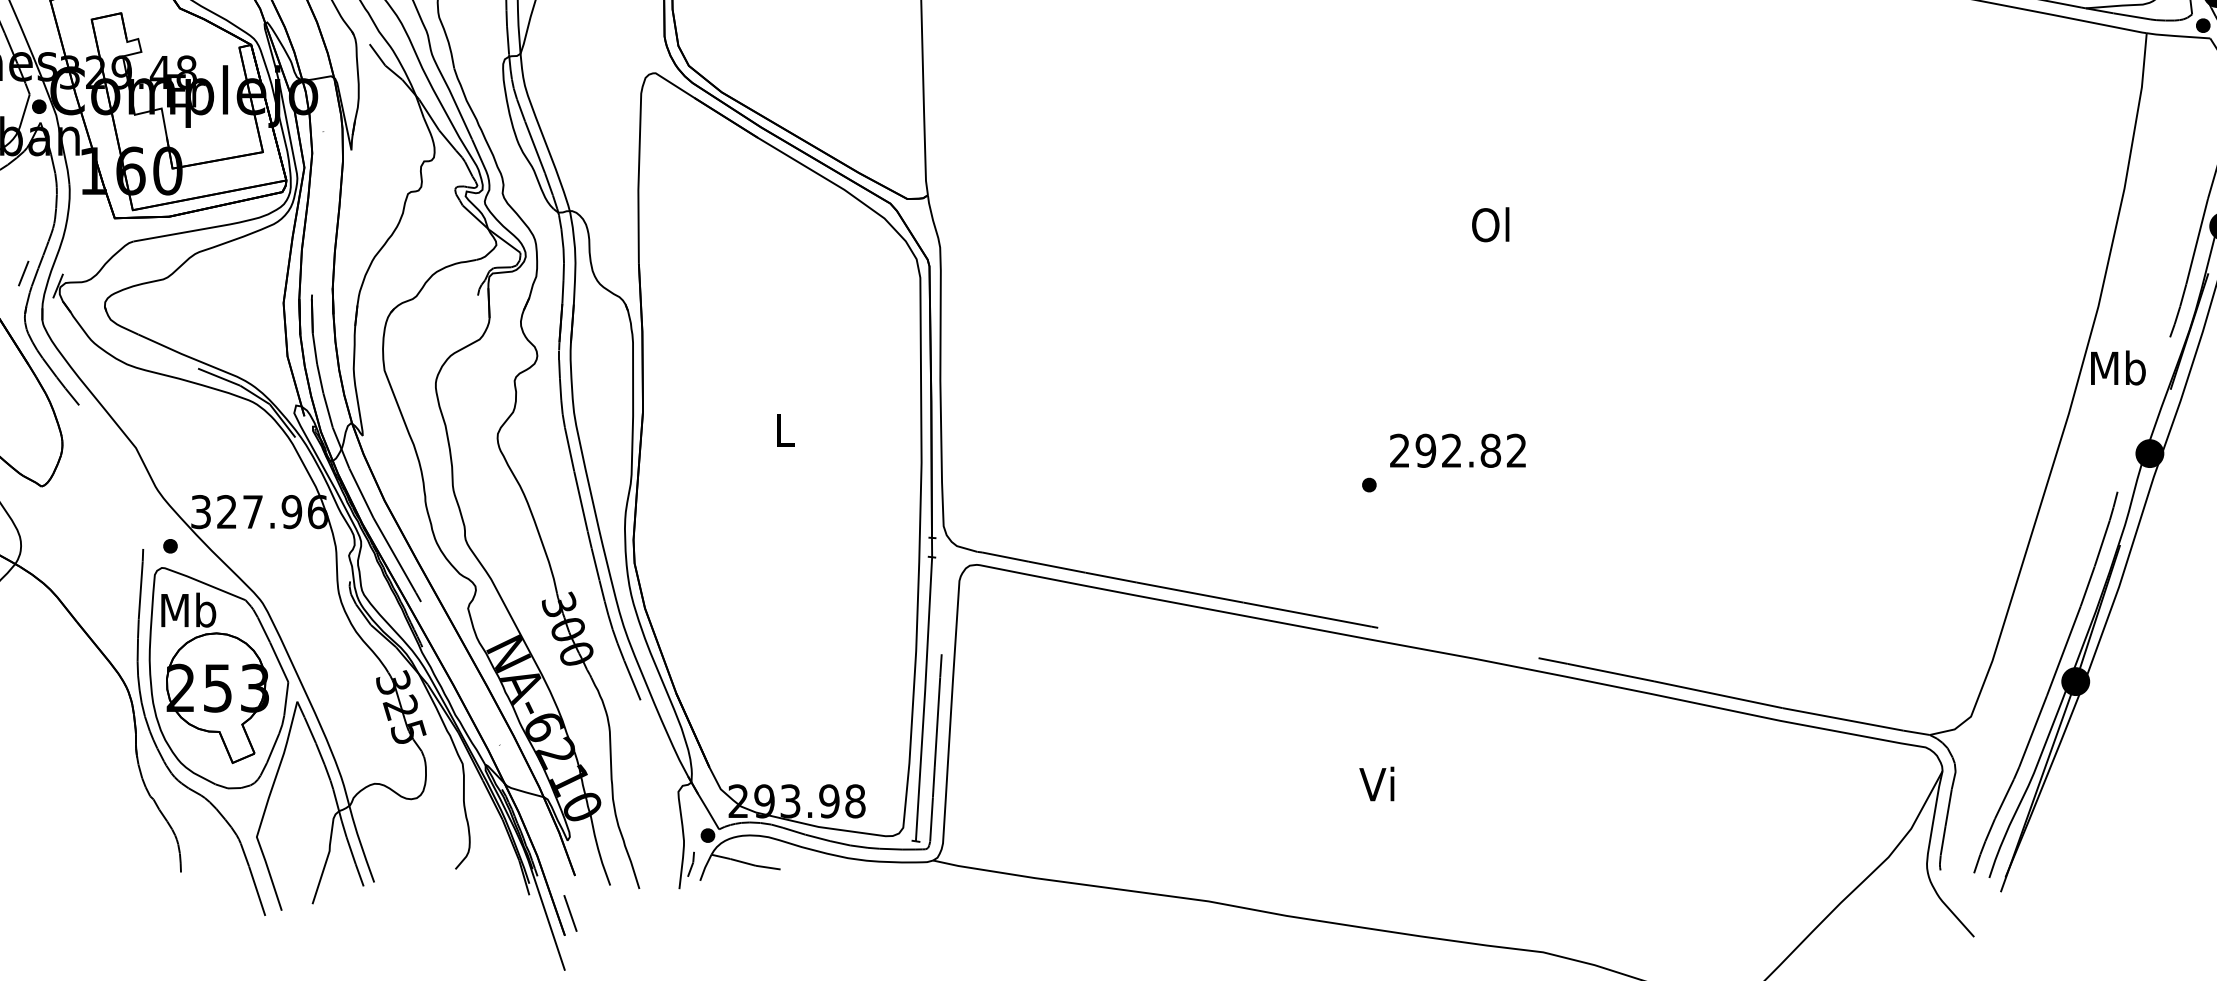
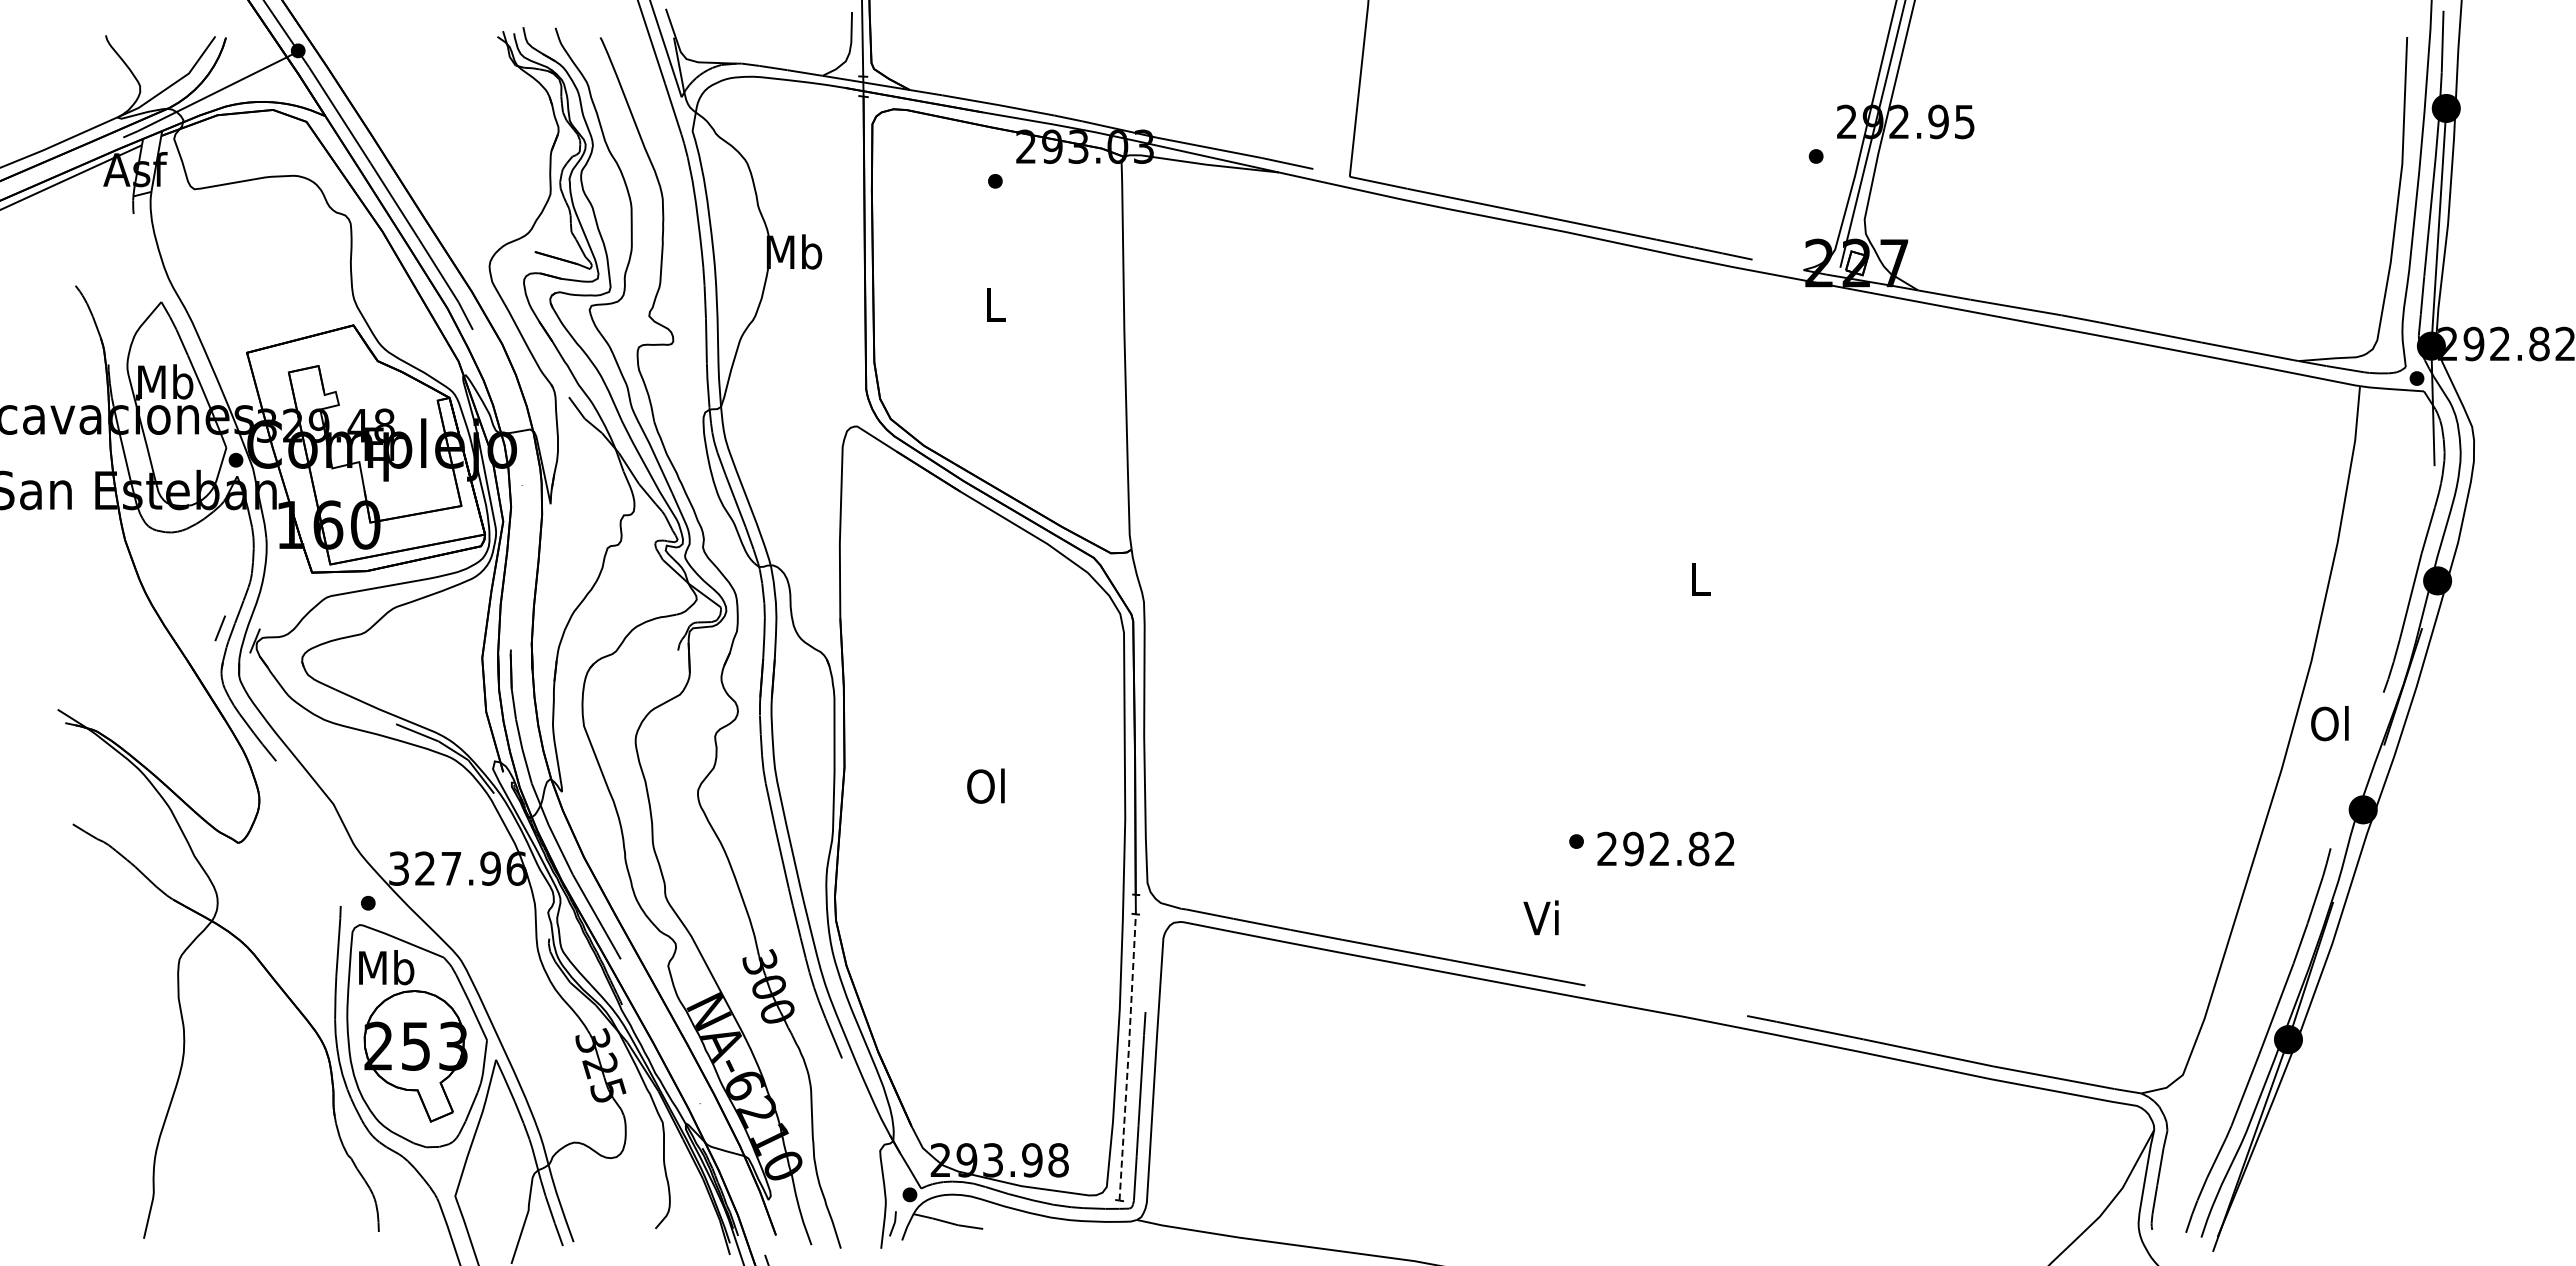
text: (1490, 224) -> (1698, 578), Ol -> L
text: (2118, 367) -> (2331, 723), Mb -> Ol
text: (782, 429) -> (985, 785), L -> Ol
text: (1457, 450) -> (1665, 848), moved
line: (924, 699) -> (1128, 1057), solid -> dashed
text: (1376, 783) -> (1540, 917), moved

